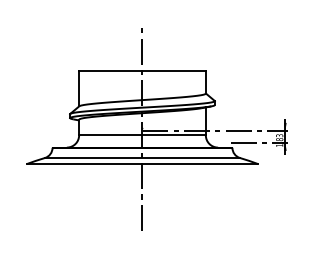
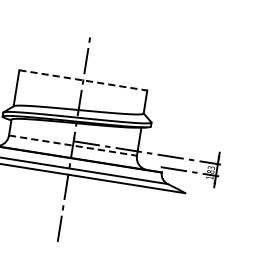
line: (142, 70) -> (83, 80), solid -> dashed
line: (142, 135) -> (72, 145), solid -> dashed

